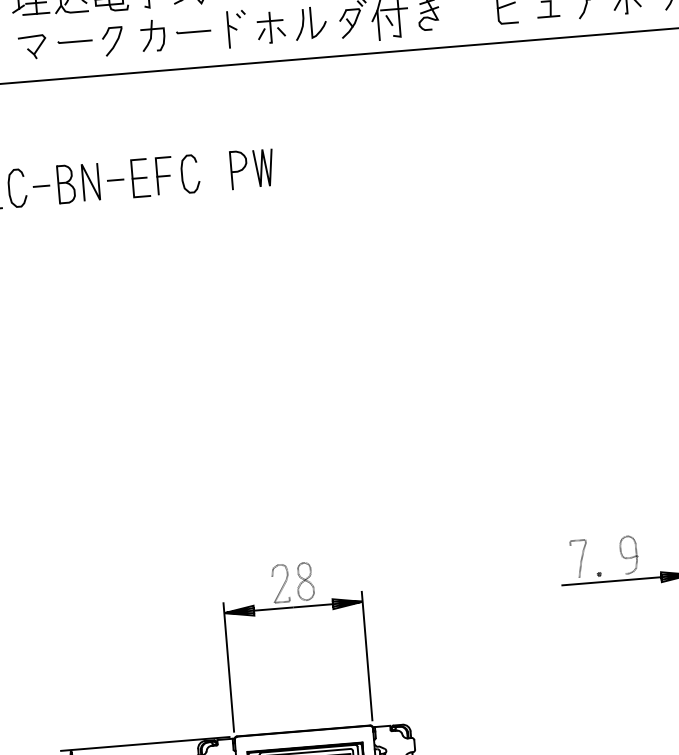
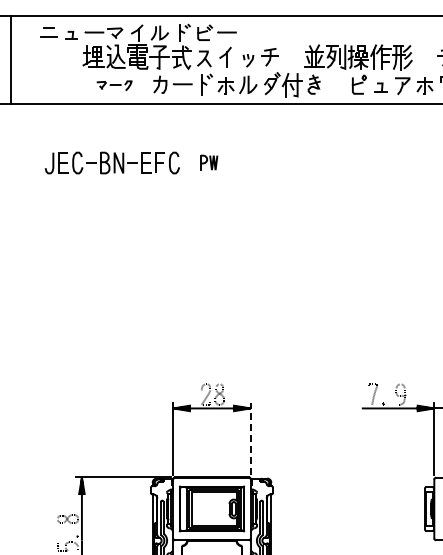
part: (71, 44) -> (114, 85), size x0.6
part: (252, 167) -> (209, 162), size x0.7
line: (366, 655) -> (250, 438), solid -> dashed

